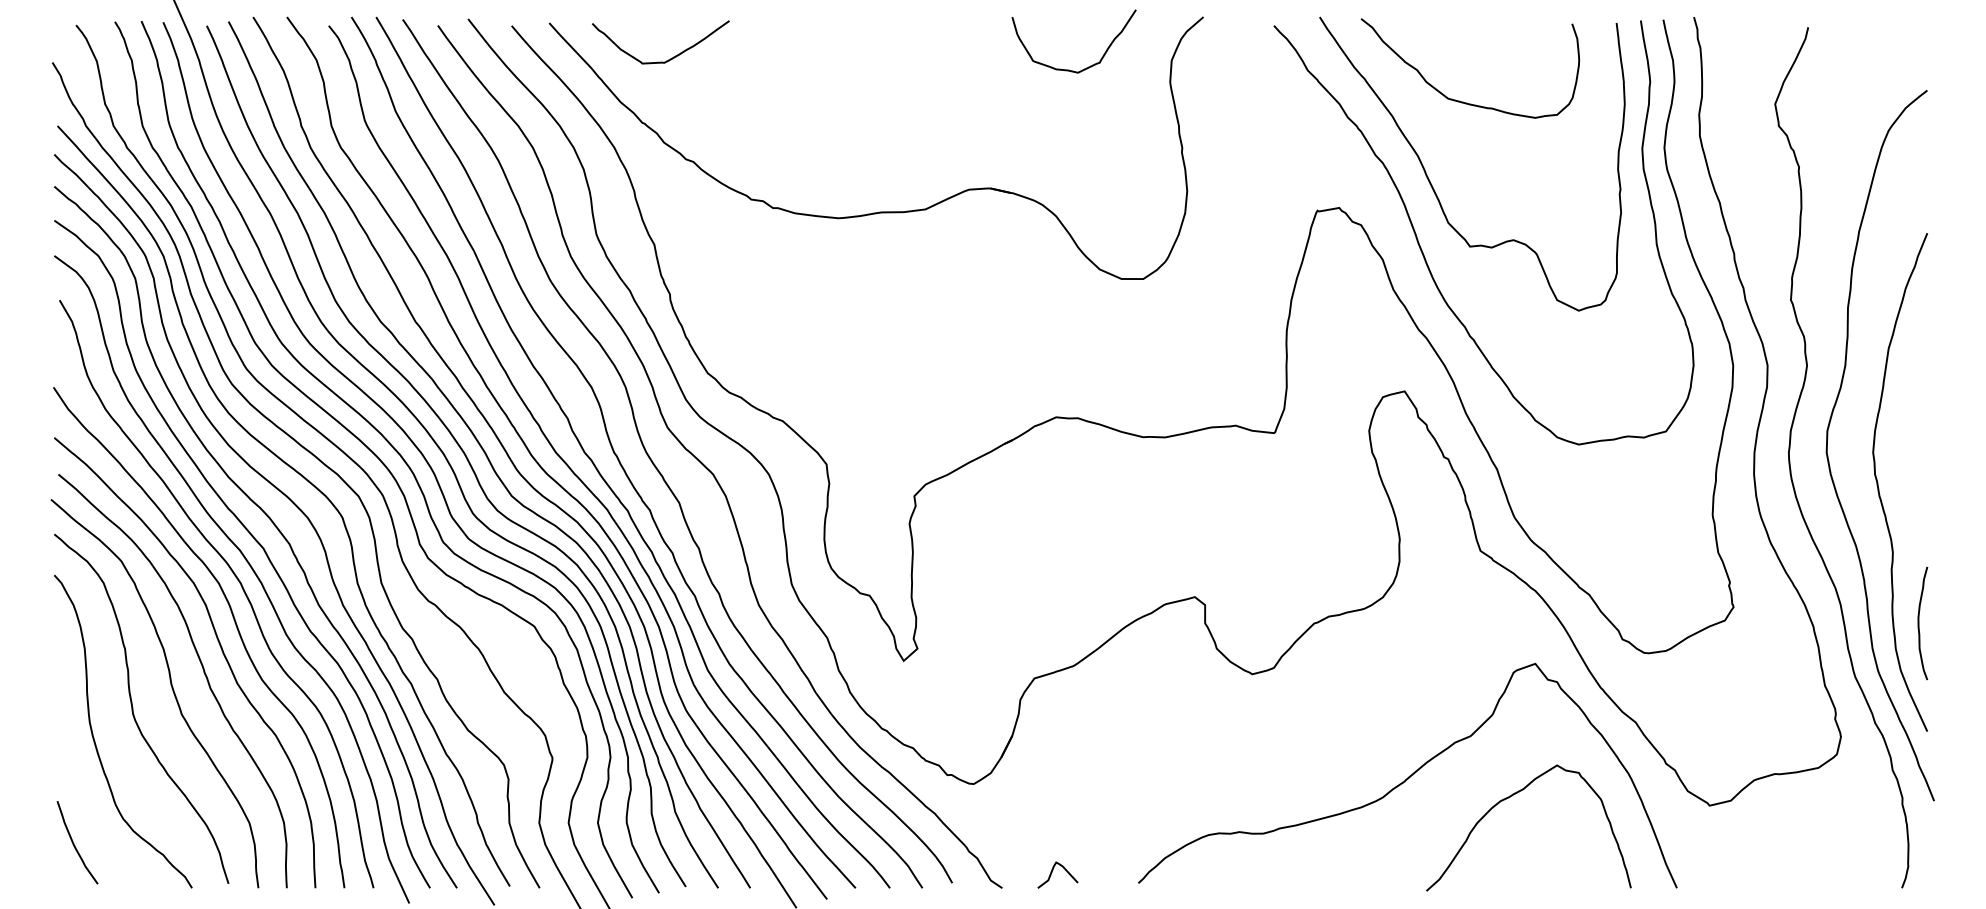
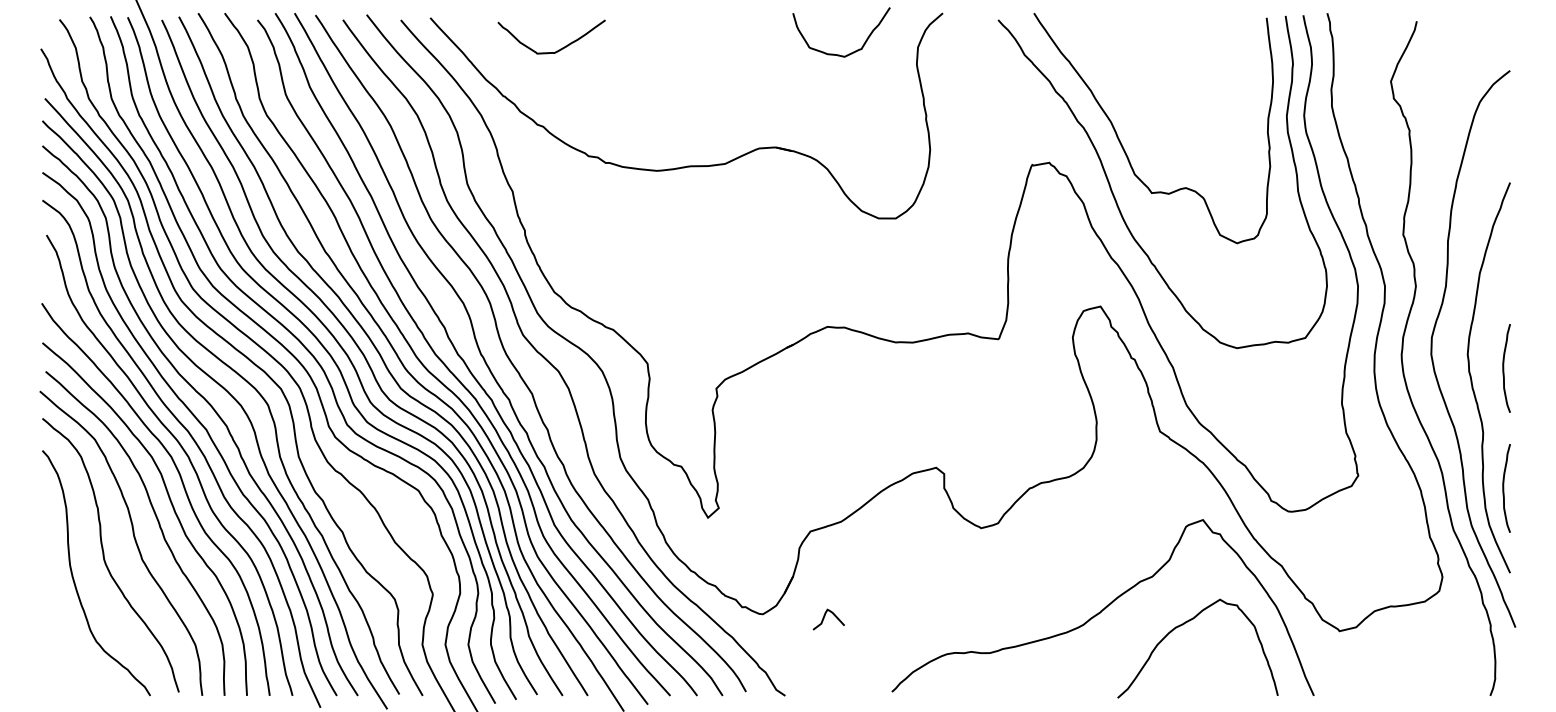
curve: (669, 58) -> (558, 49), moved
curve: (1460, 100) -> (1144, 78), removed
curve: (1920, 470) -> (1504, 368), added
curve: (74, 843) -> (58, 660), removed
curve: (1052, 873) -> (824, 618), moved

